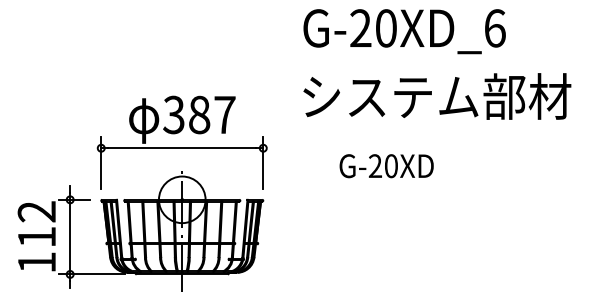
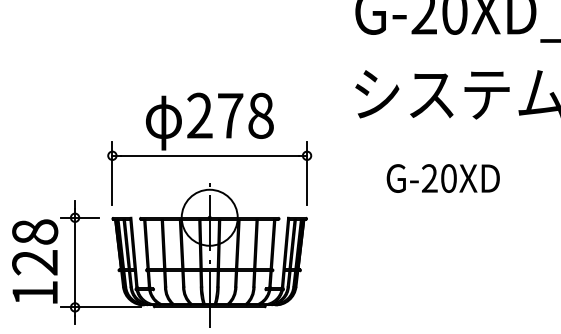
text: (199, 114) -> (230, 115), 387 -> 278
text: (386, 166) -> (443, 178), moved
text: (36, 224) -> (34, 247), 112 -> 128

